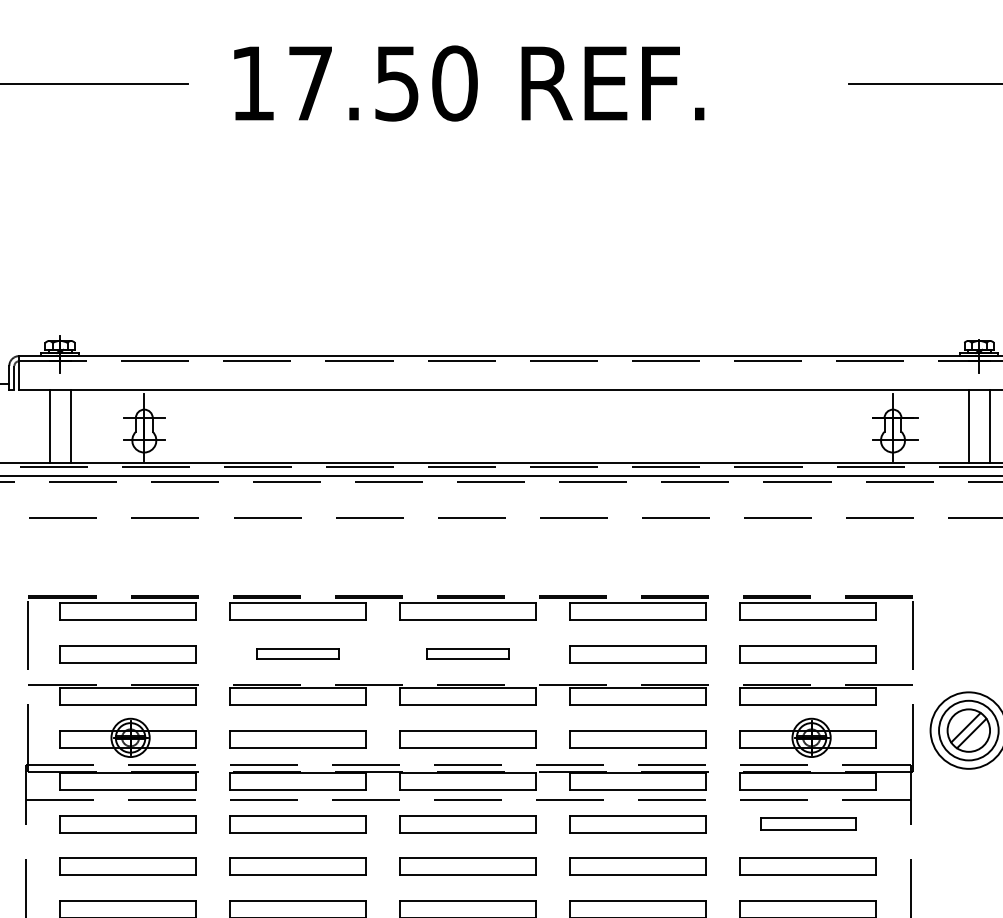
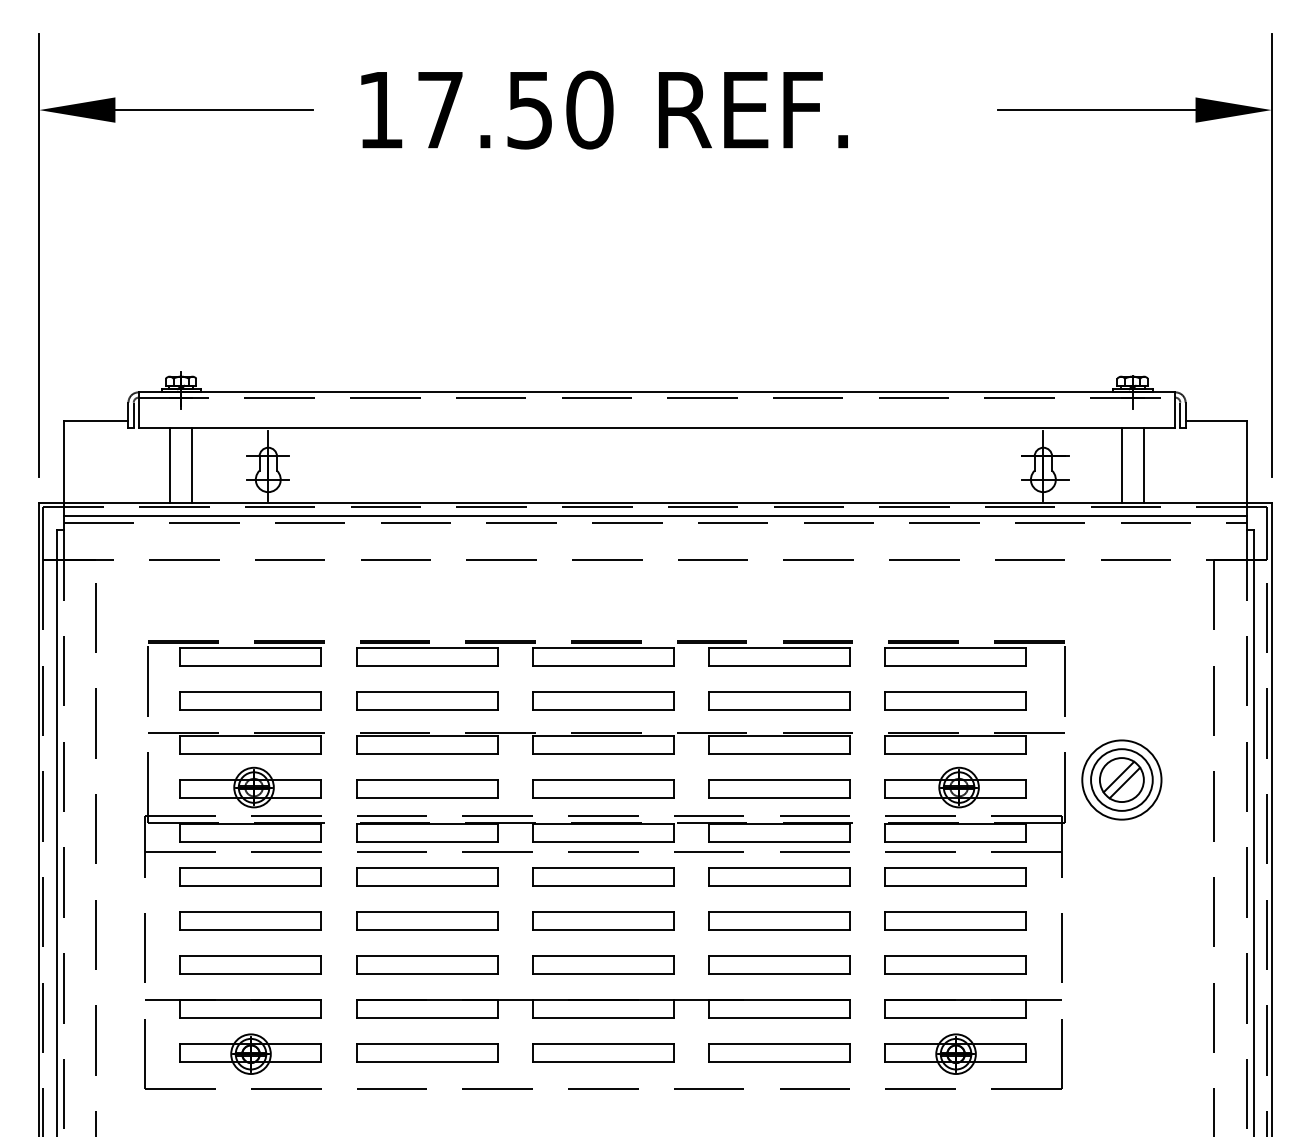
part: (298, 653) -> (427, 700), size x1.67
part: (468, 653) -> (603, 700), size x1.67
part: (808, 823) -> (955, 876), size x1.43

